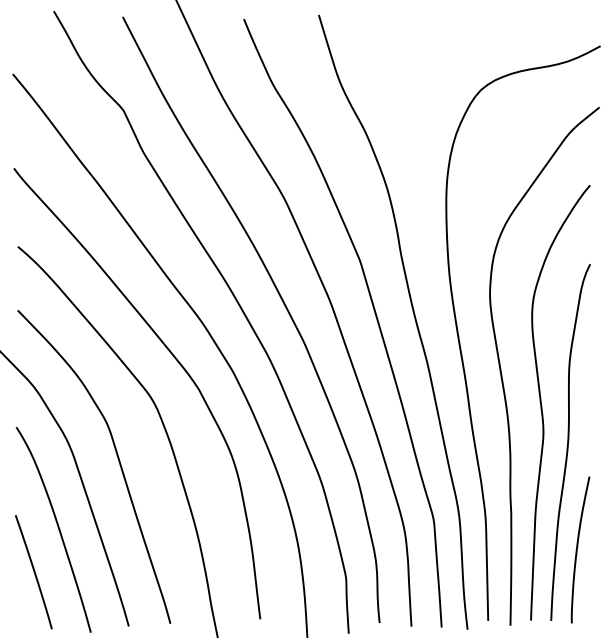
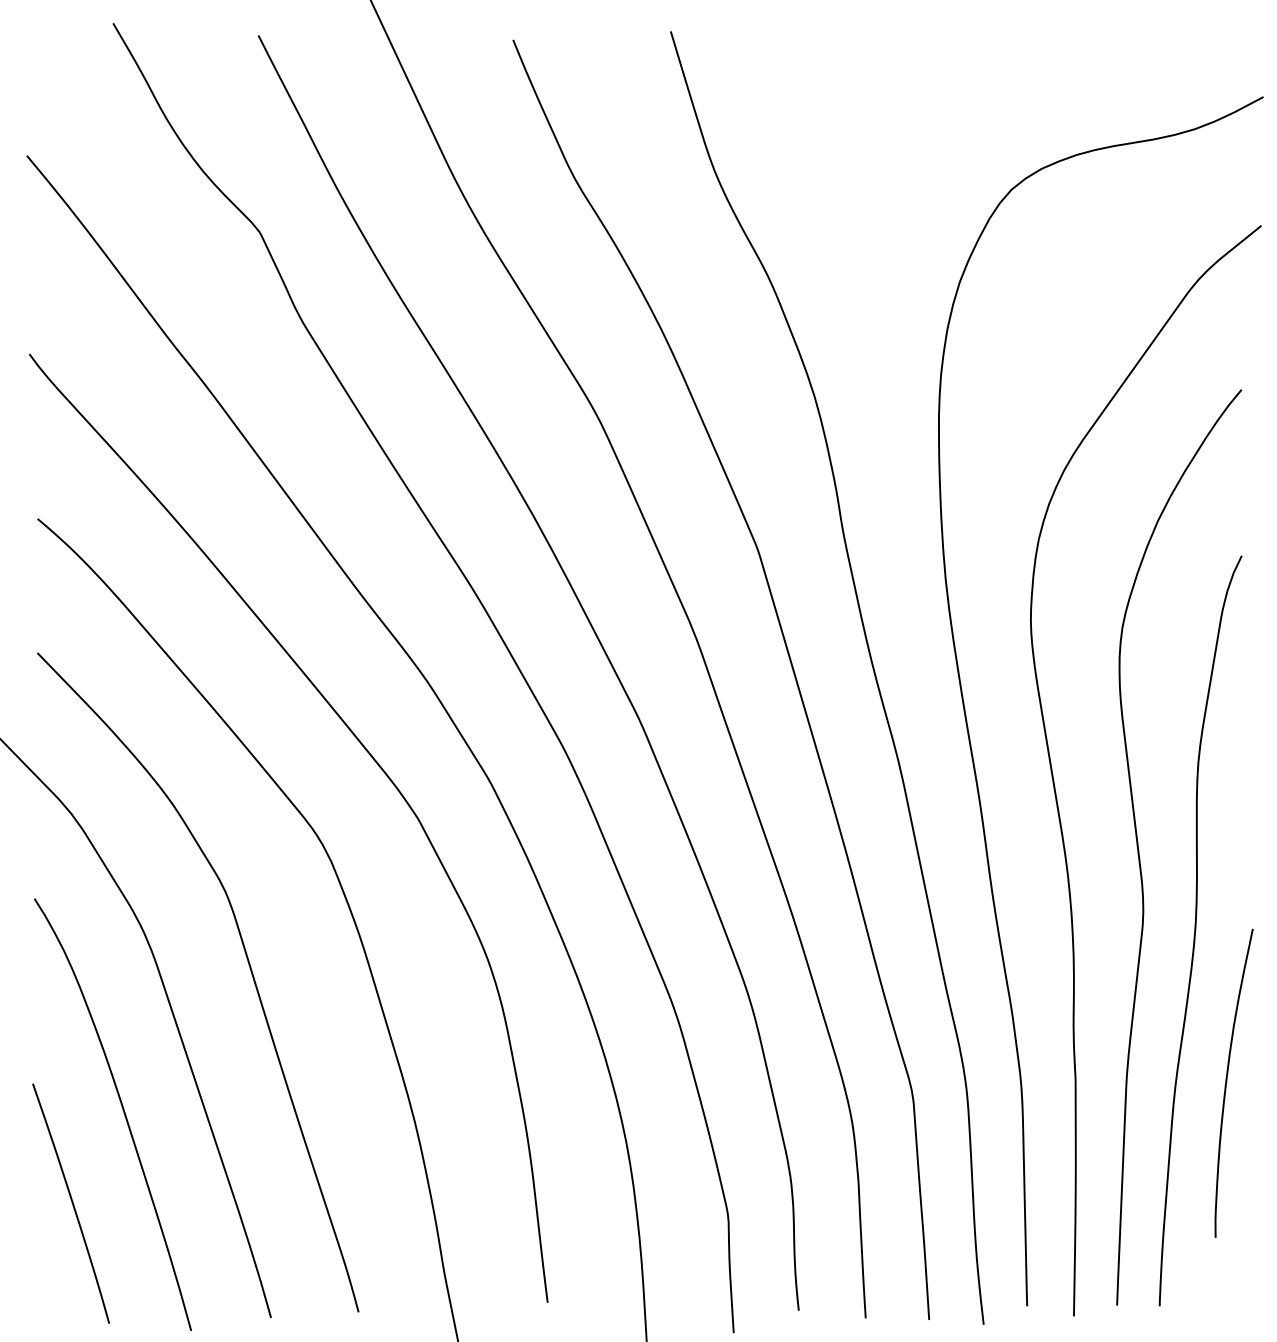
curve: (577, 549) -> (1227, 1082), moved

